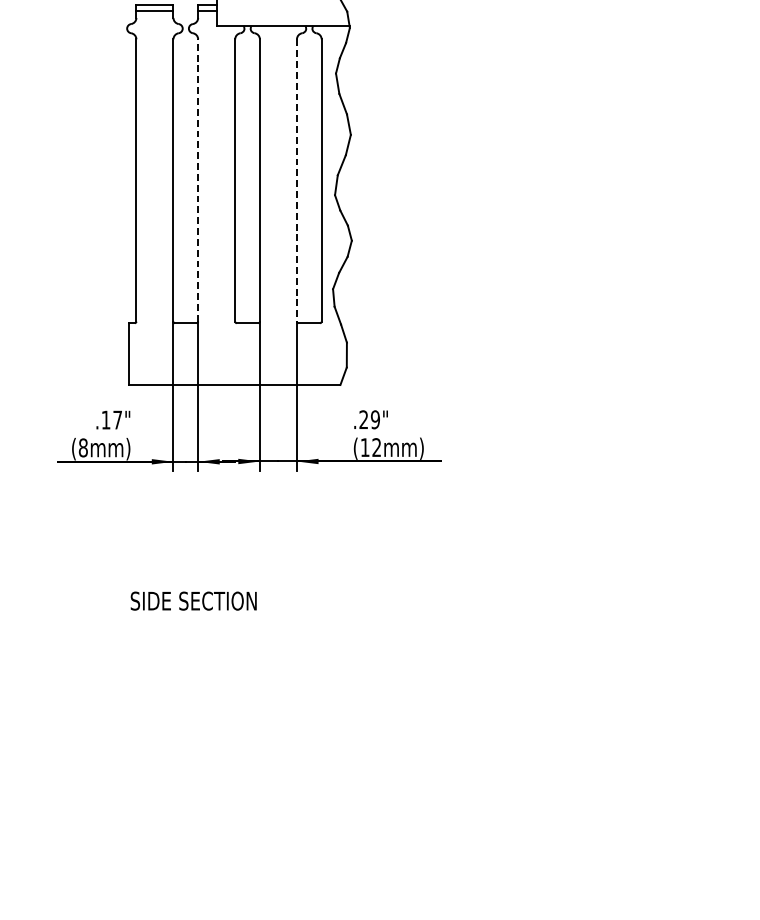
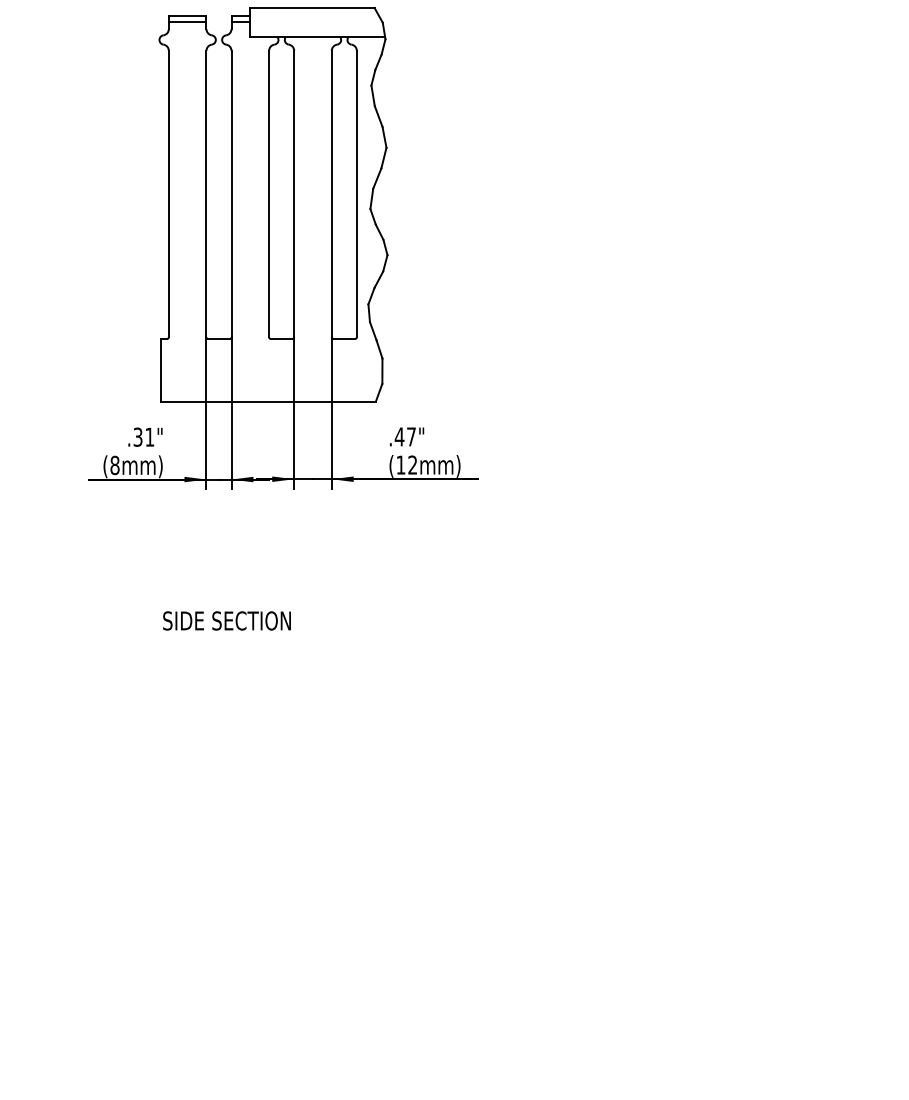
line: (198, 179) -> (231, 193), dashed -> solid
line: (296, 180) -> (331, 194), dashed -> solid
text: (111, 419) -> (143, 436), .17" -> .31"
text: (369, 419) -> (405, 436), .29" -> .47"

